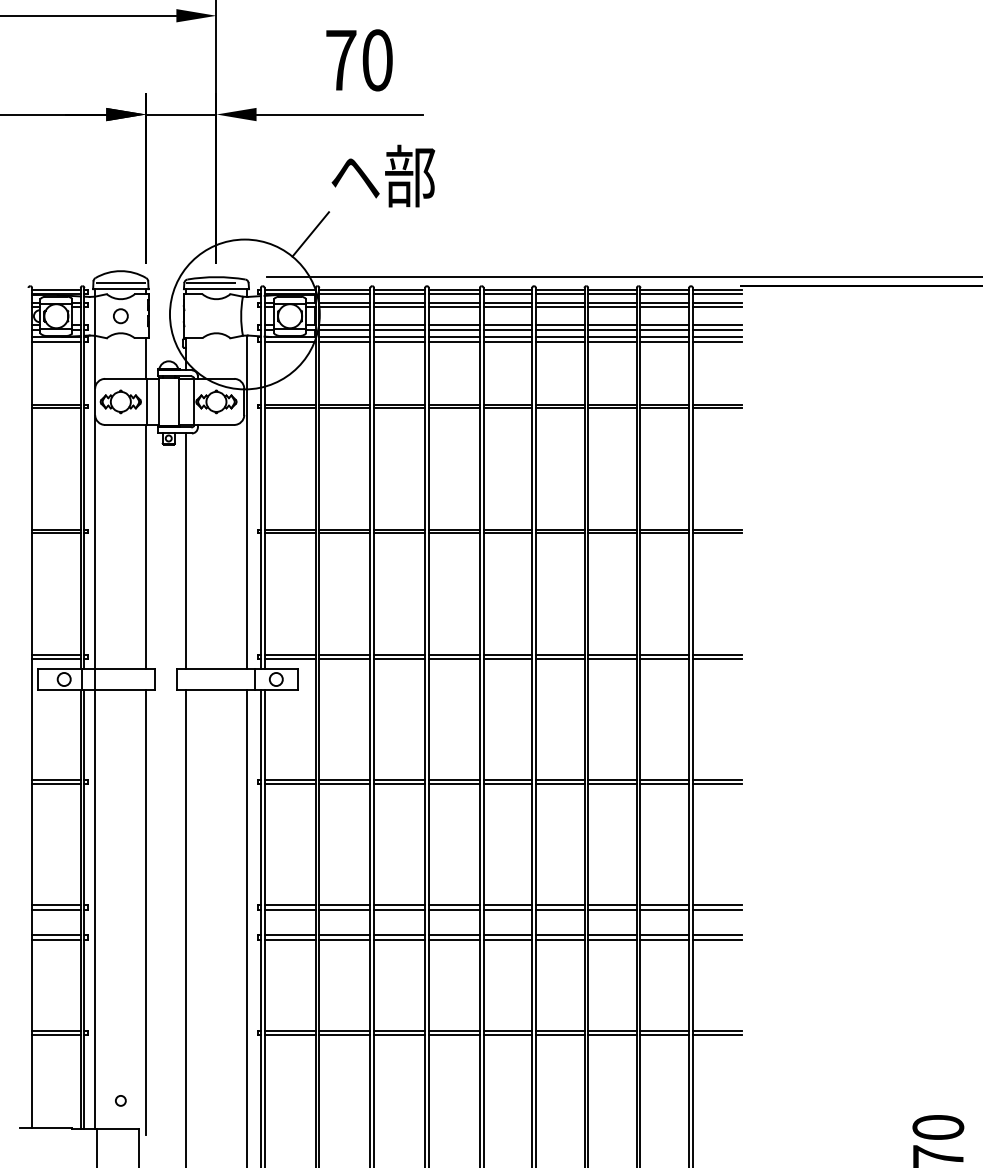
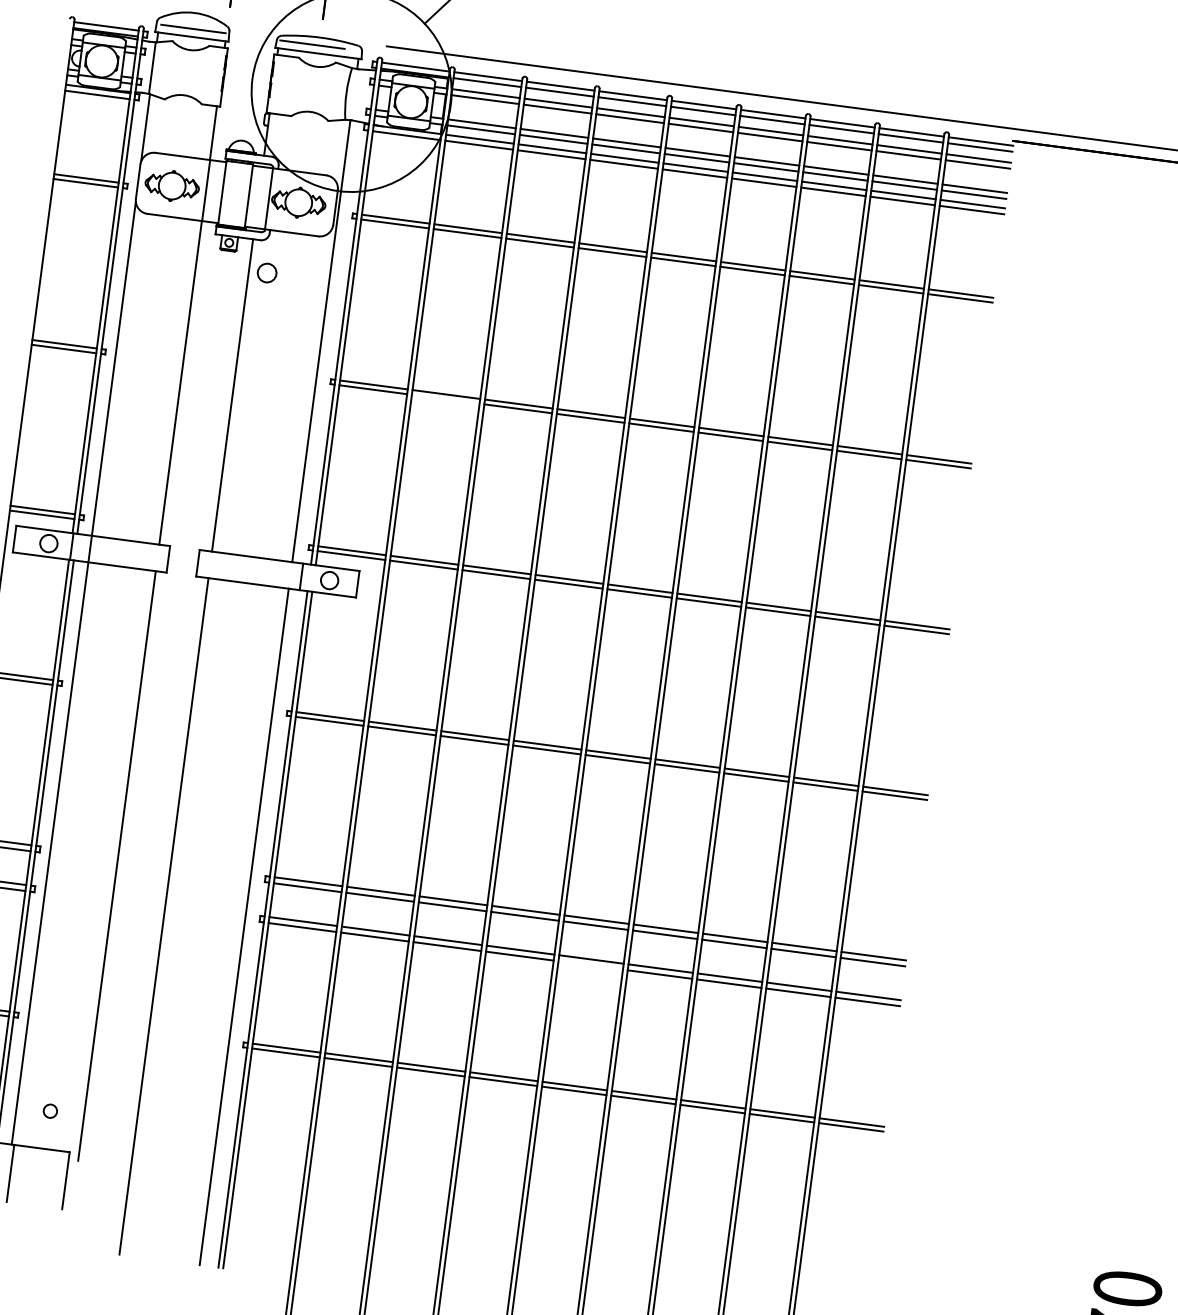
circle: (120, 316) -> (266, 273), moved
line: (344, 533) -> (445, 399), removed
line: (507, 939) -> (590, 965), removed

